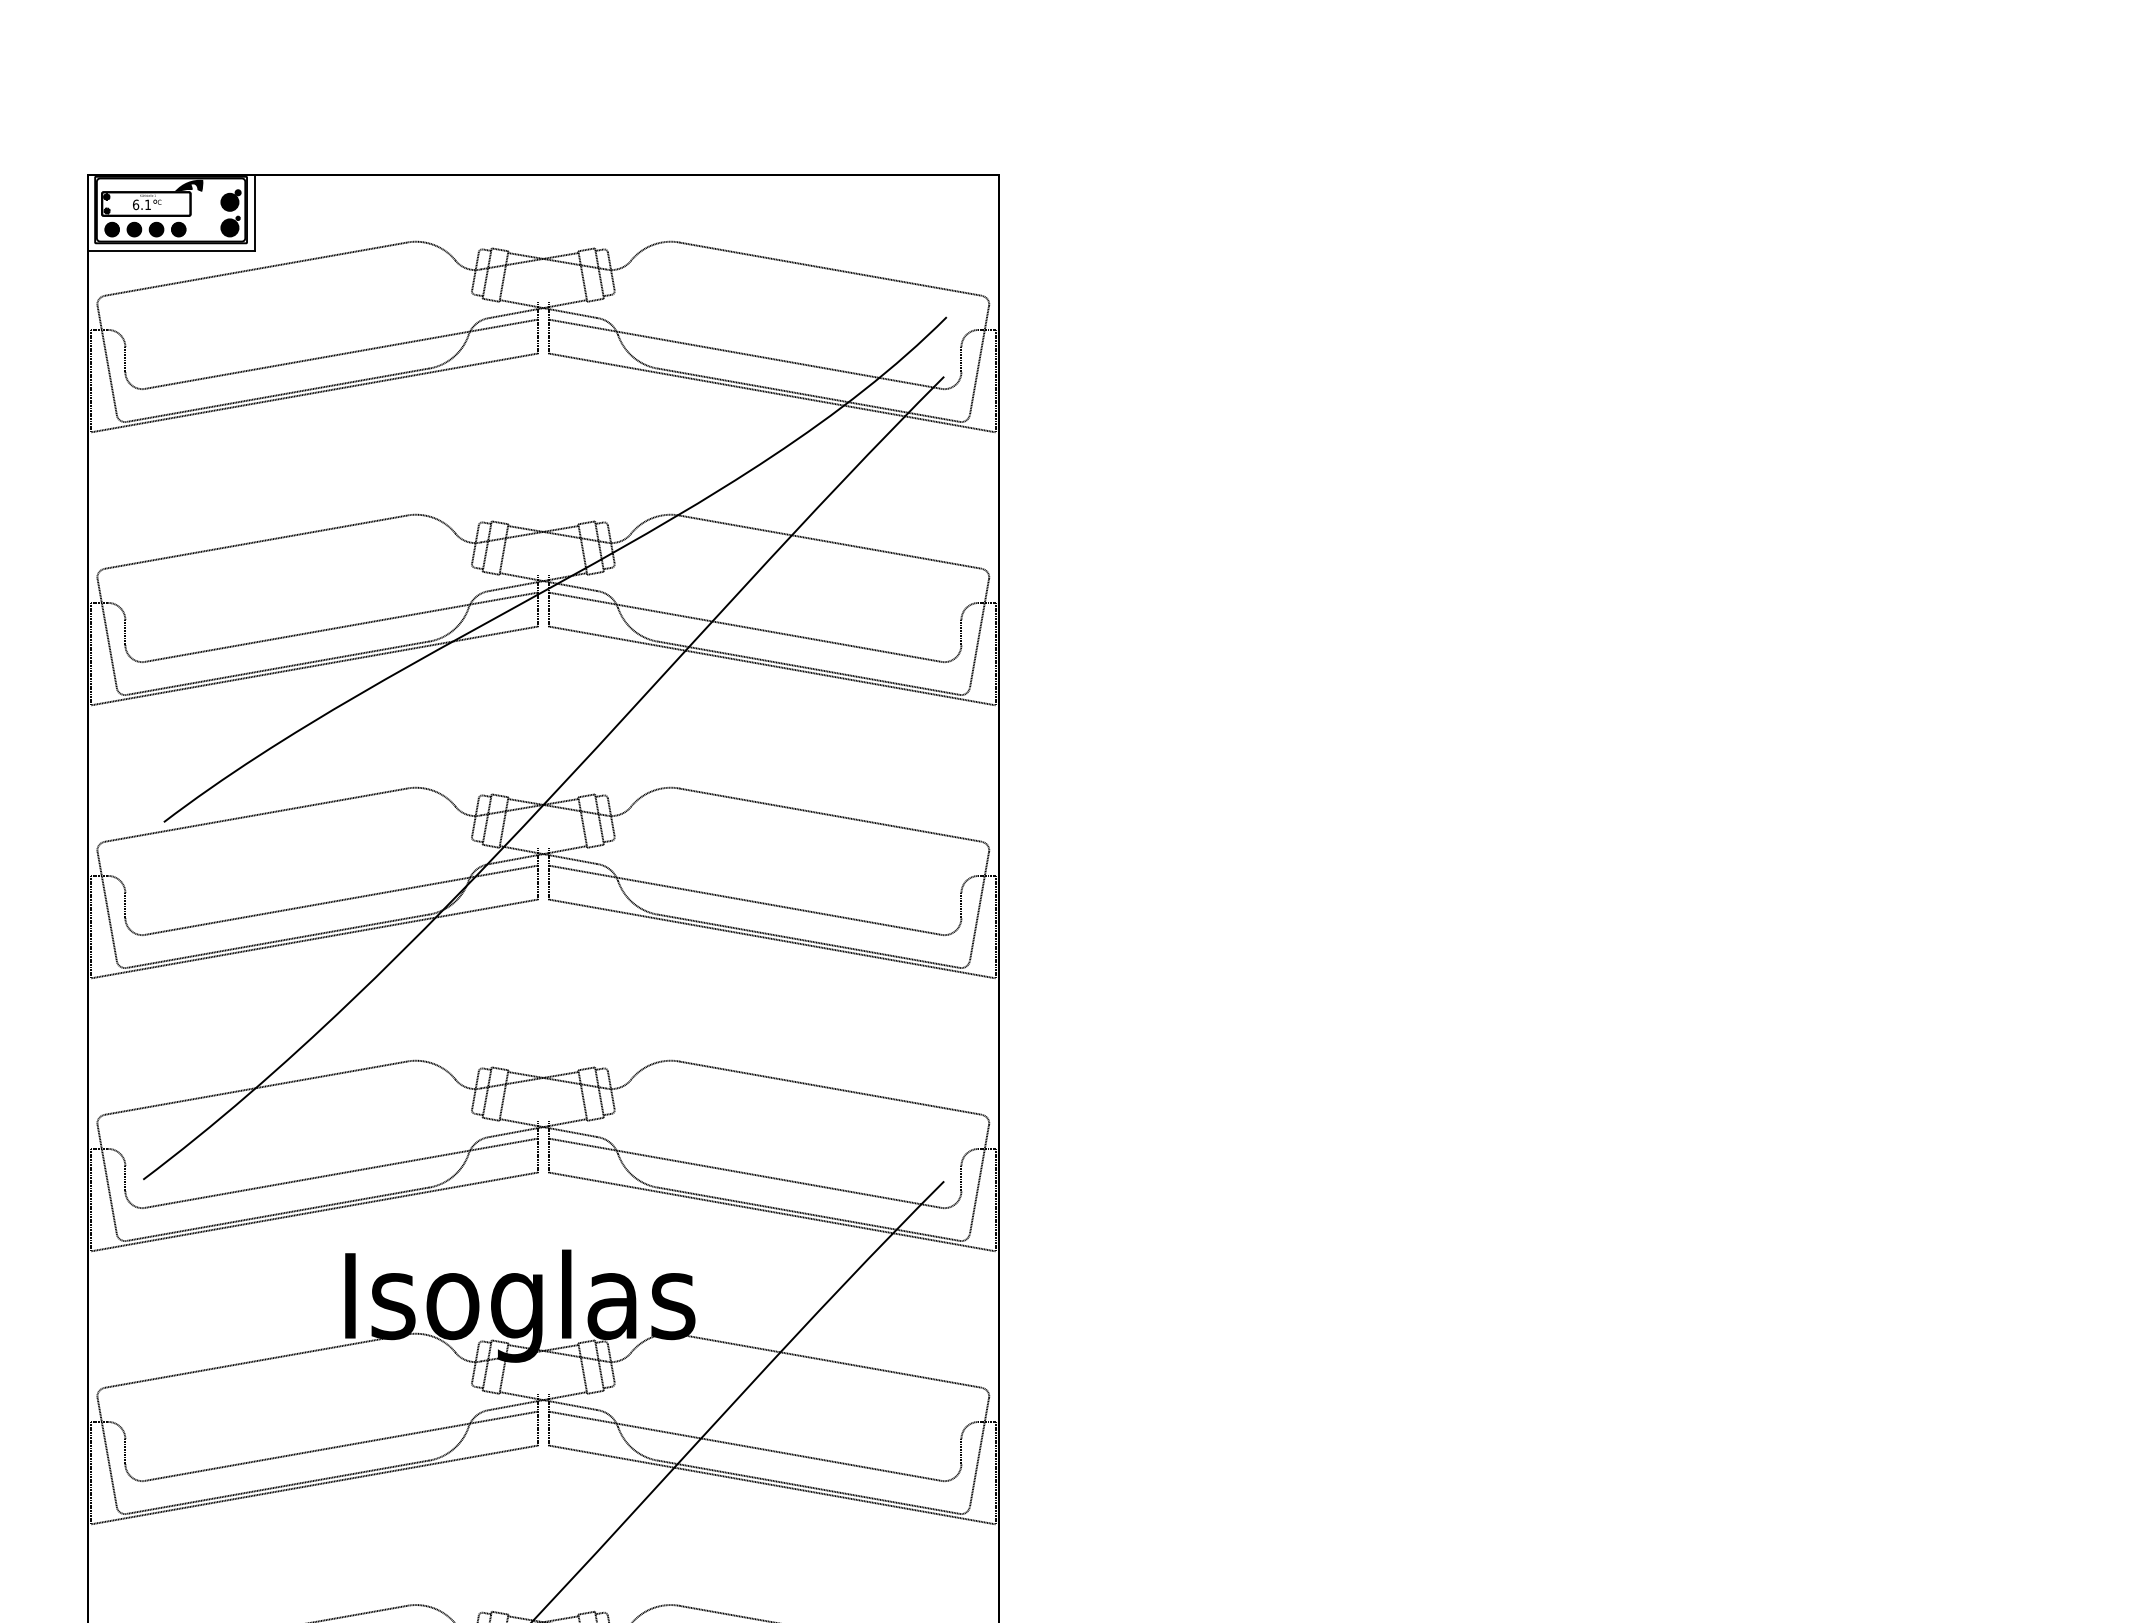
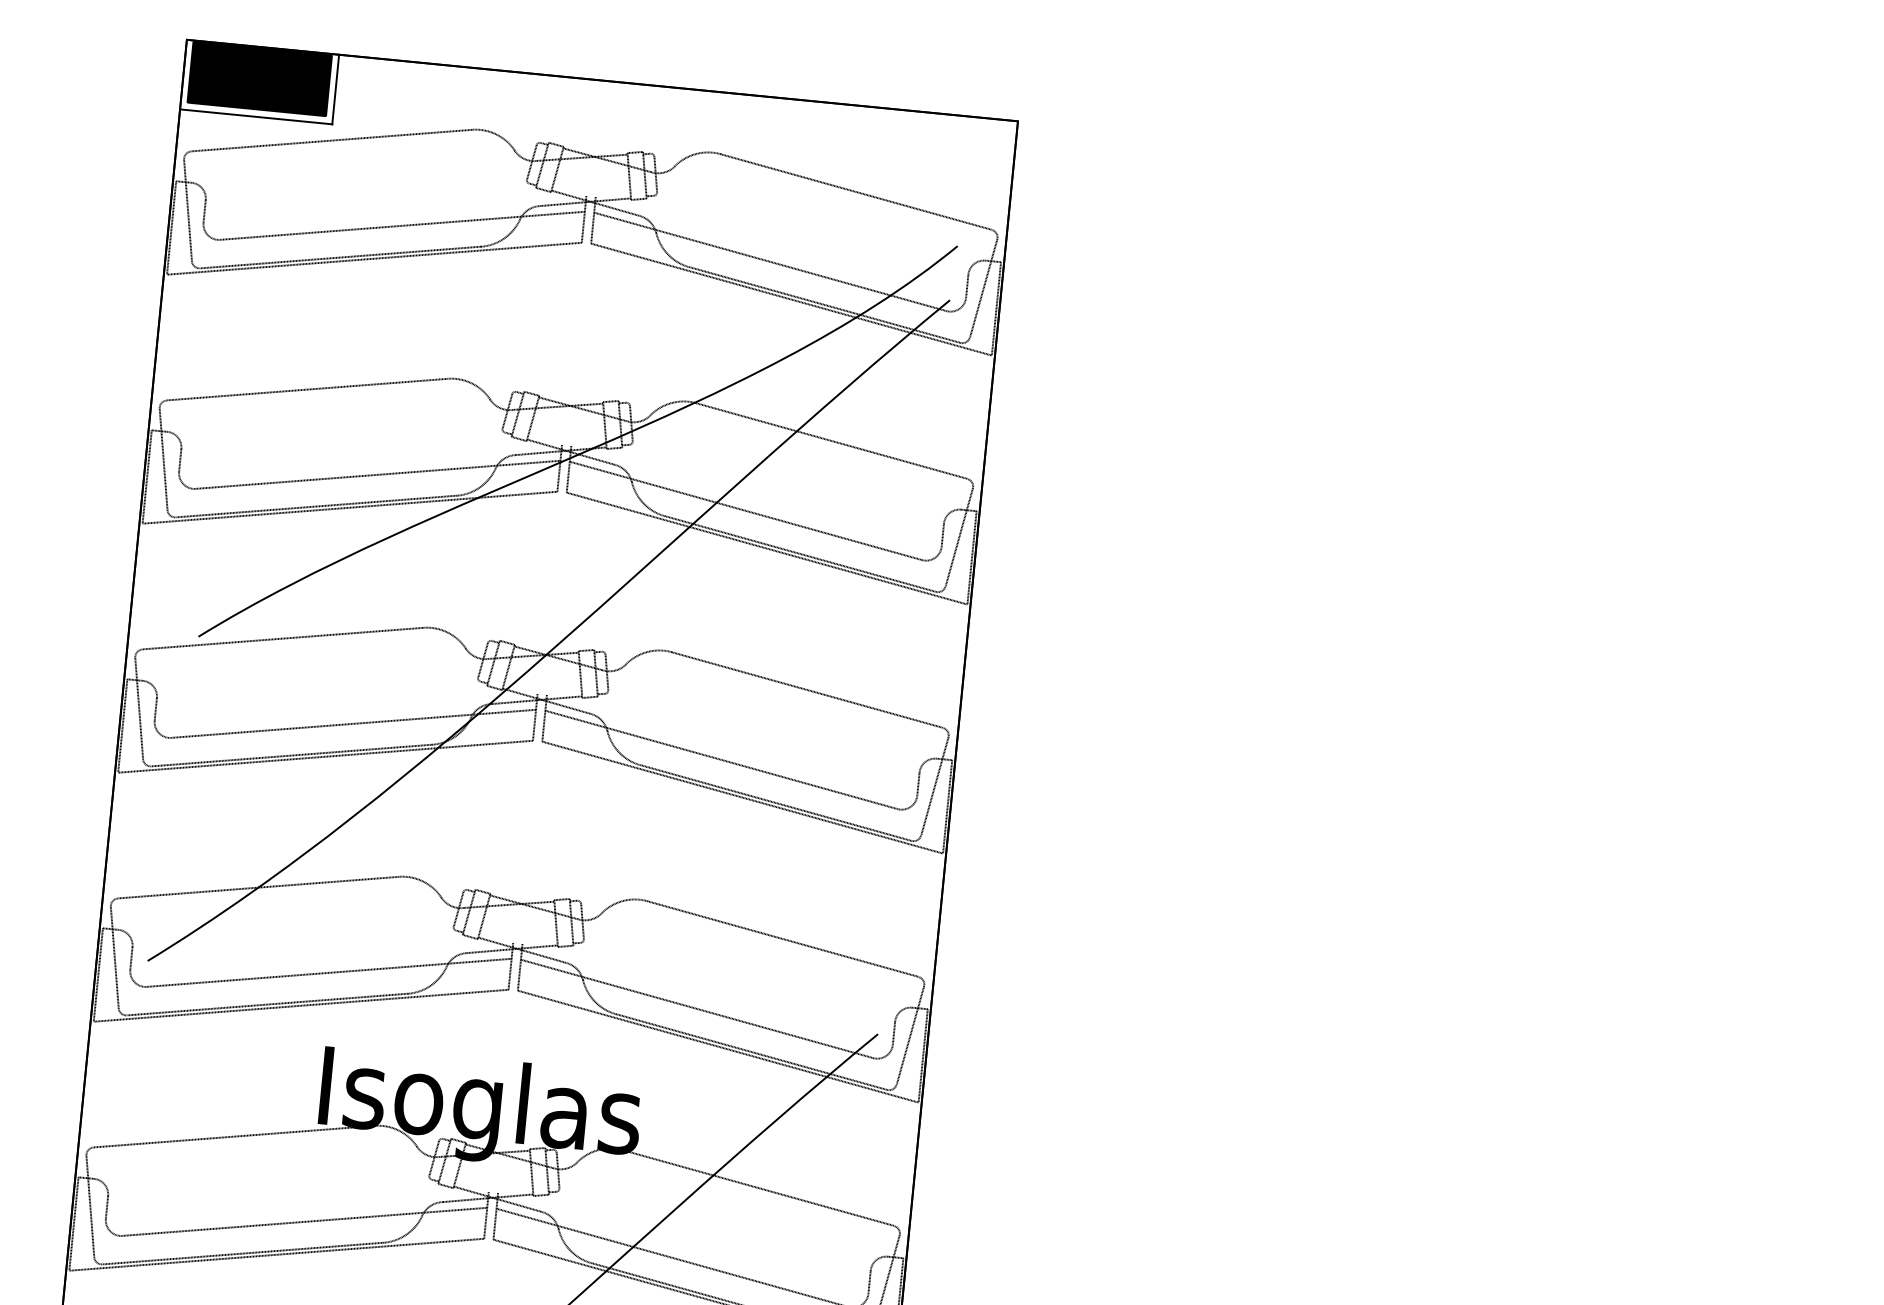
fill: (196, 196) -> (284, 68), added
fill: (171, 209) -> (260, 78), added

